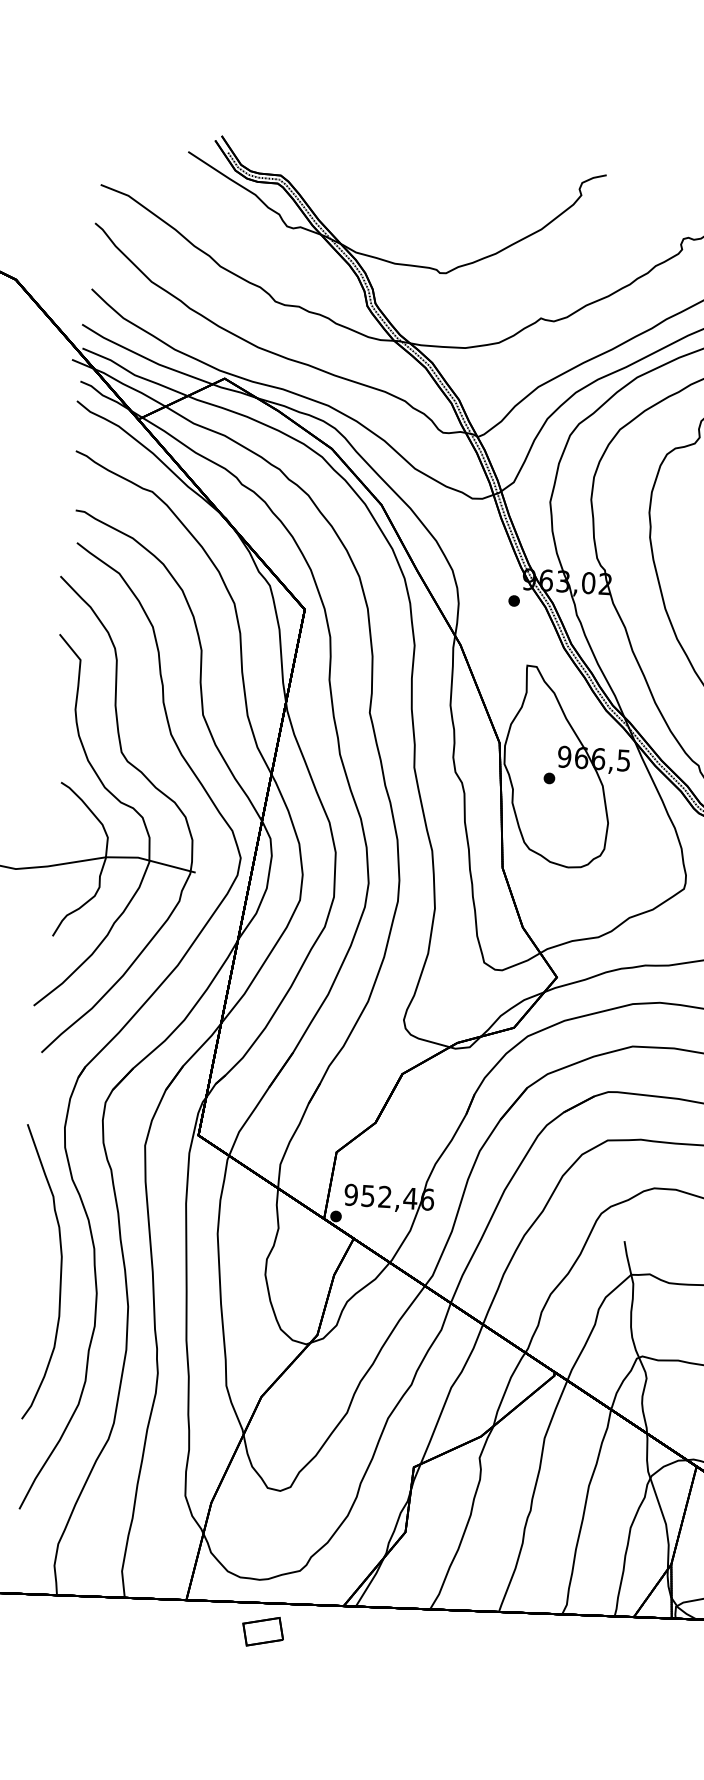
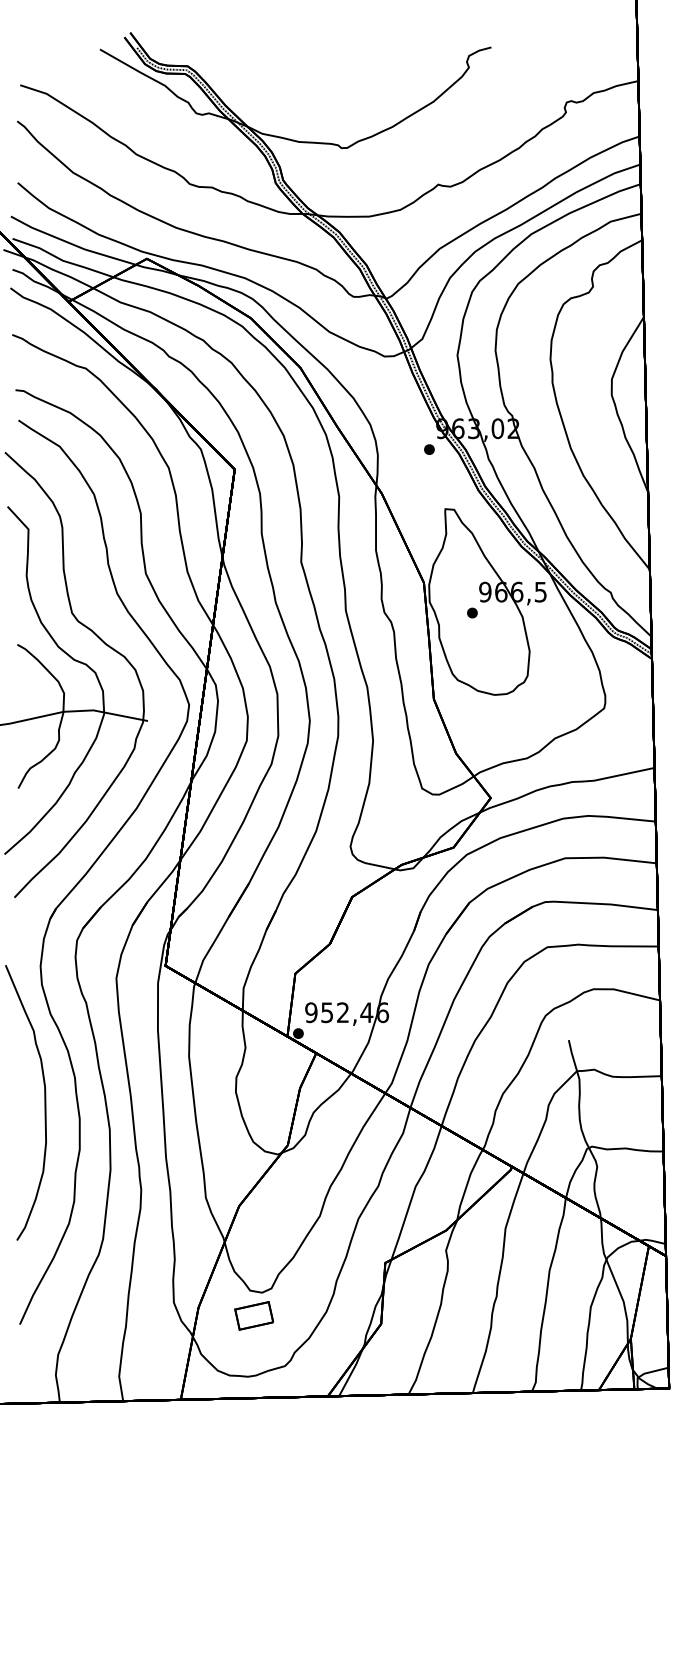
part: (263, 1631) -> (254, 1315), moved

